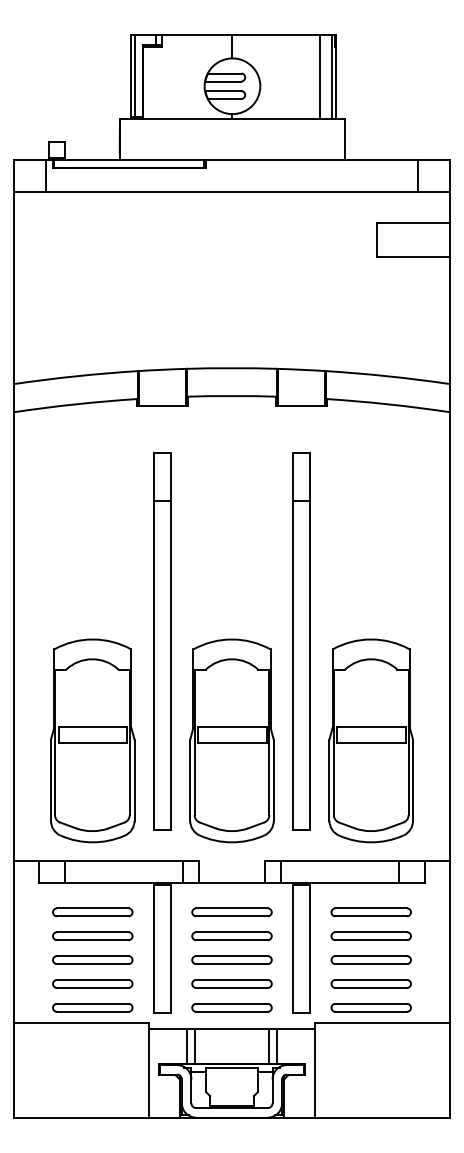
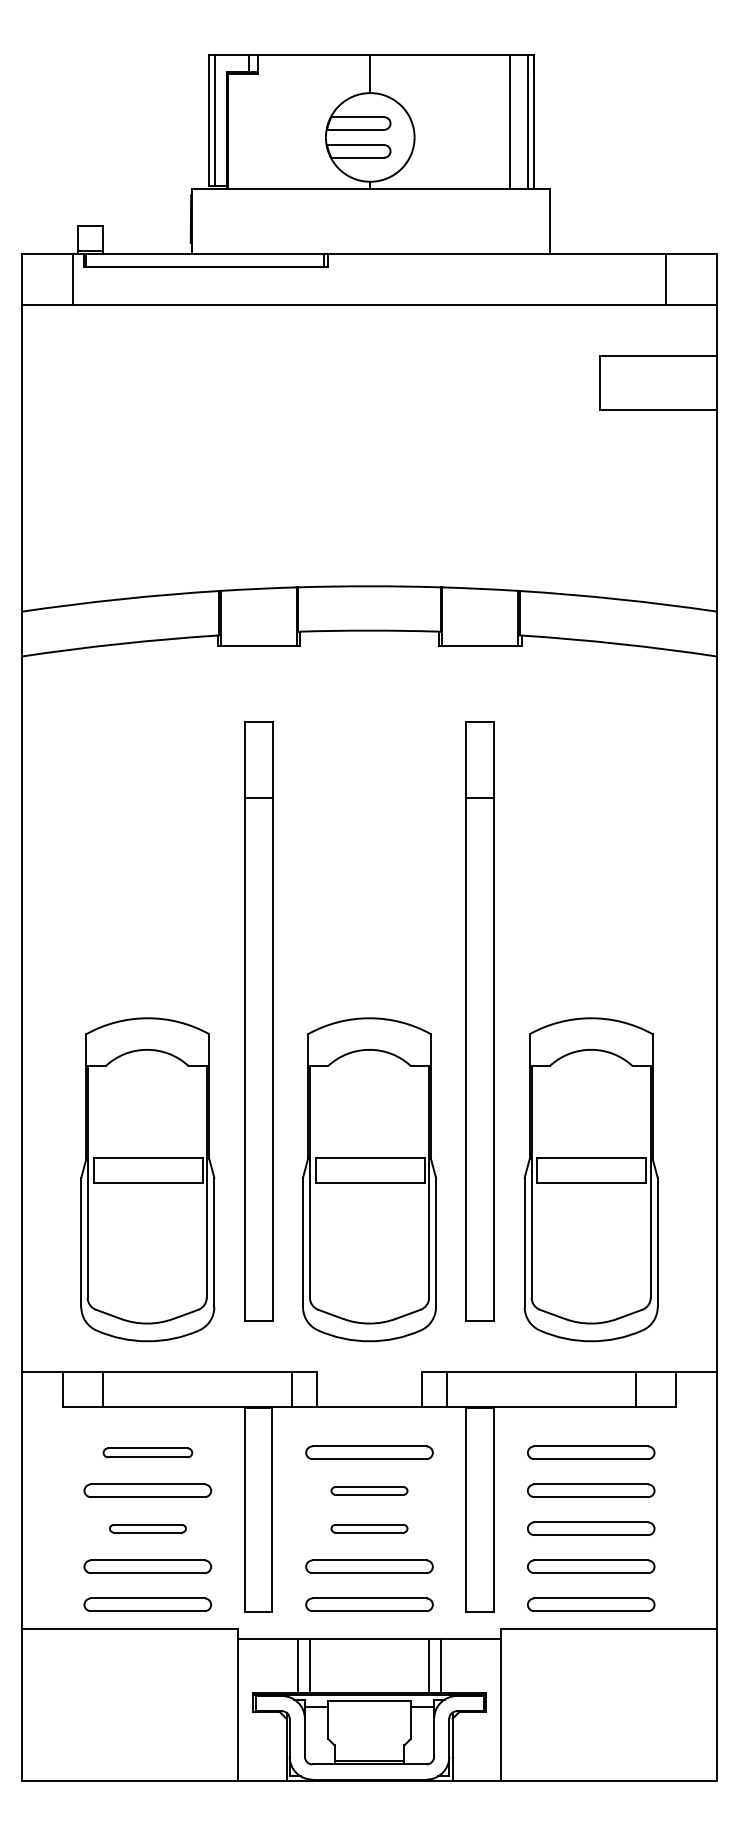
part: (92, 912) -> (147, 1453), size x0.7
part: (231, 936) -> (368, 1491), size x0.6
part: (92, 959) -> (147, 1527), size x0.6
part: (231, 959) -> (368, 1527), size x0.6

